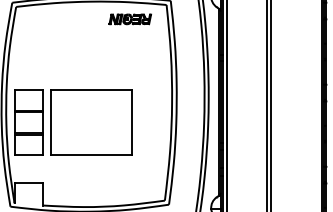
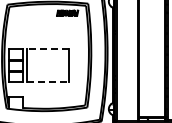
line: (90, 90) -> (47, 49), solid -> dashed
line: (90, 155) -> (47, 82), solid -> dashed

